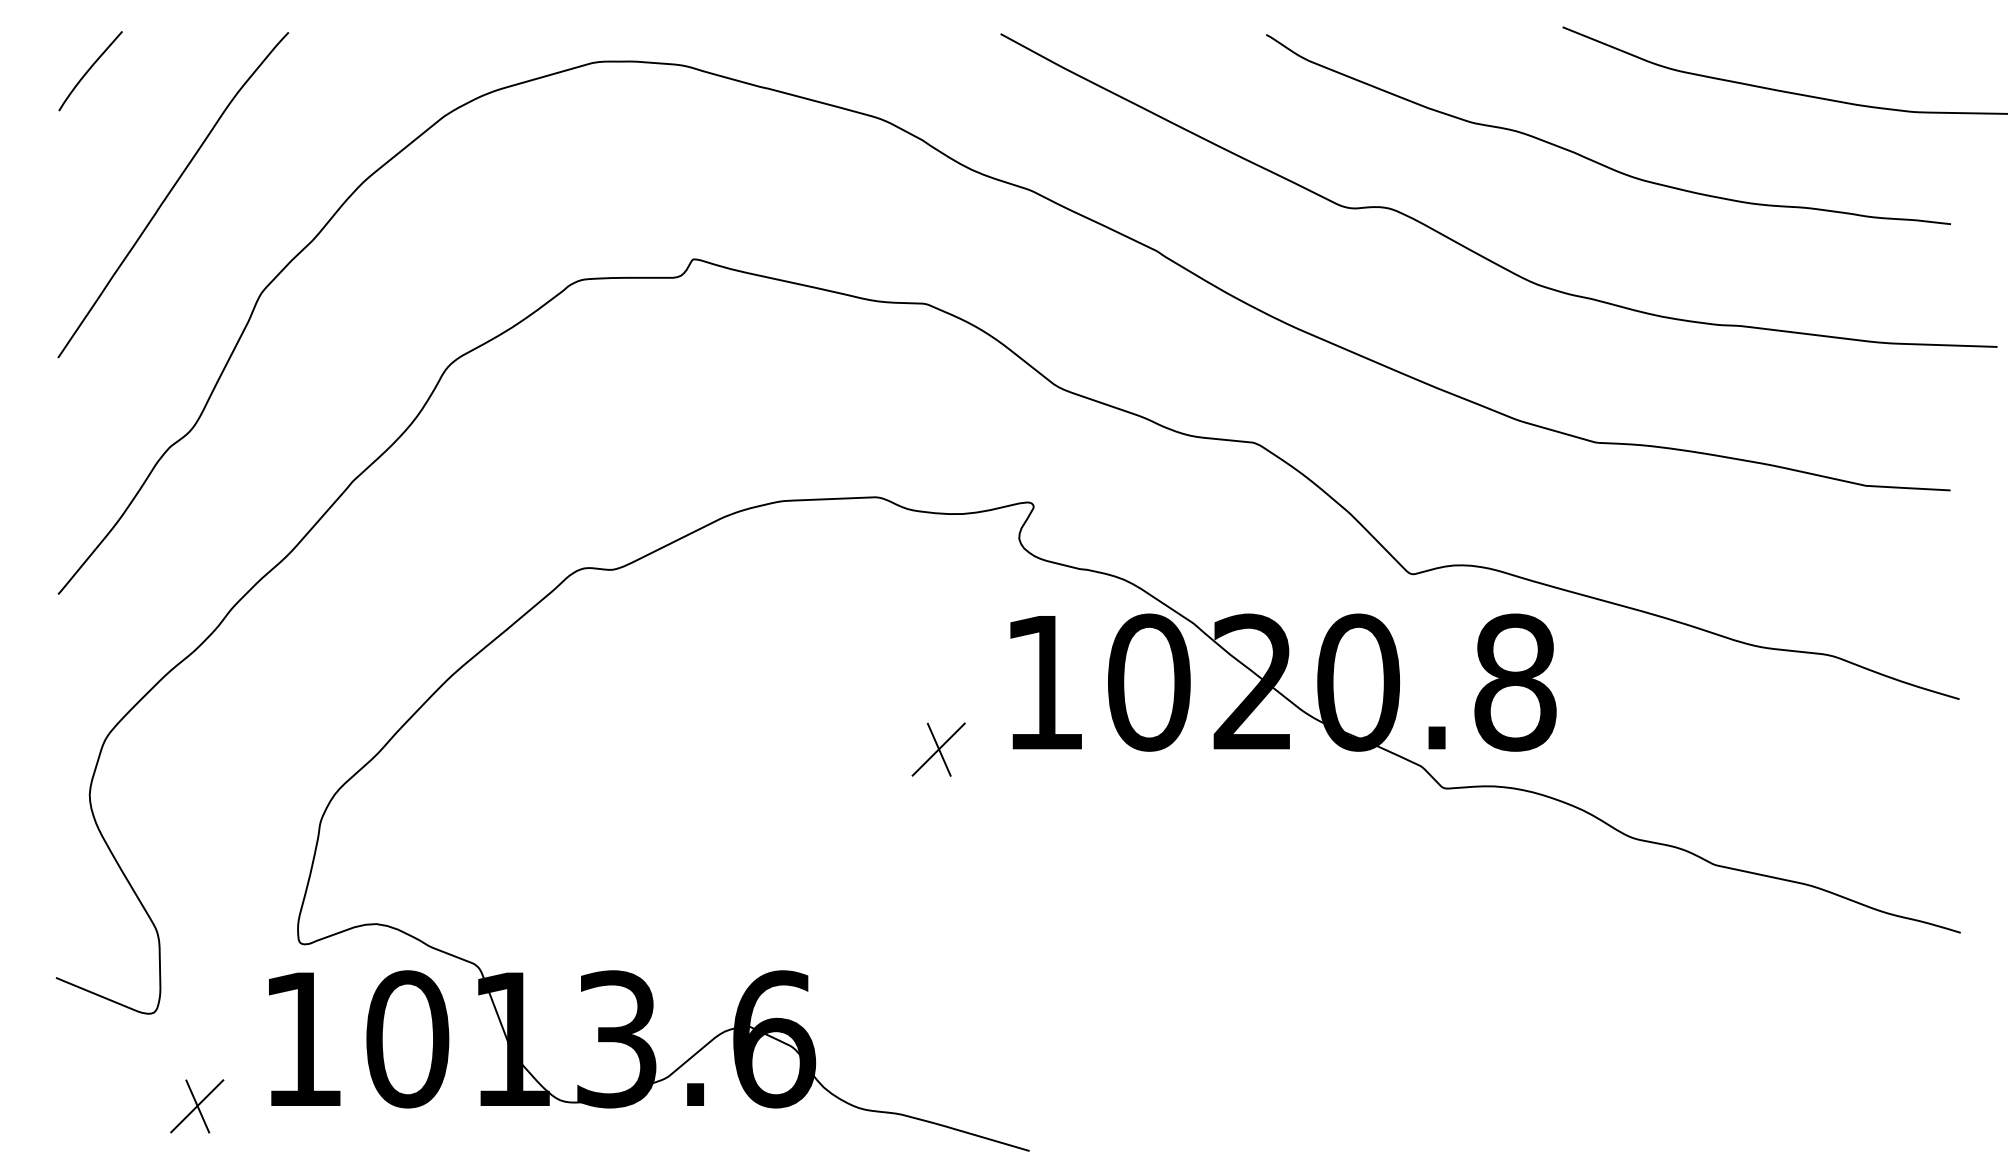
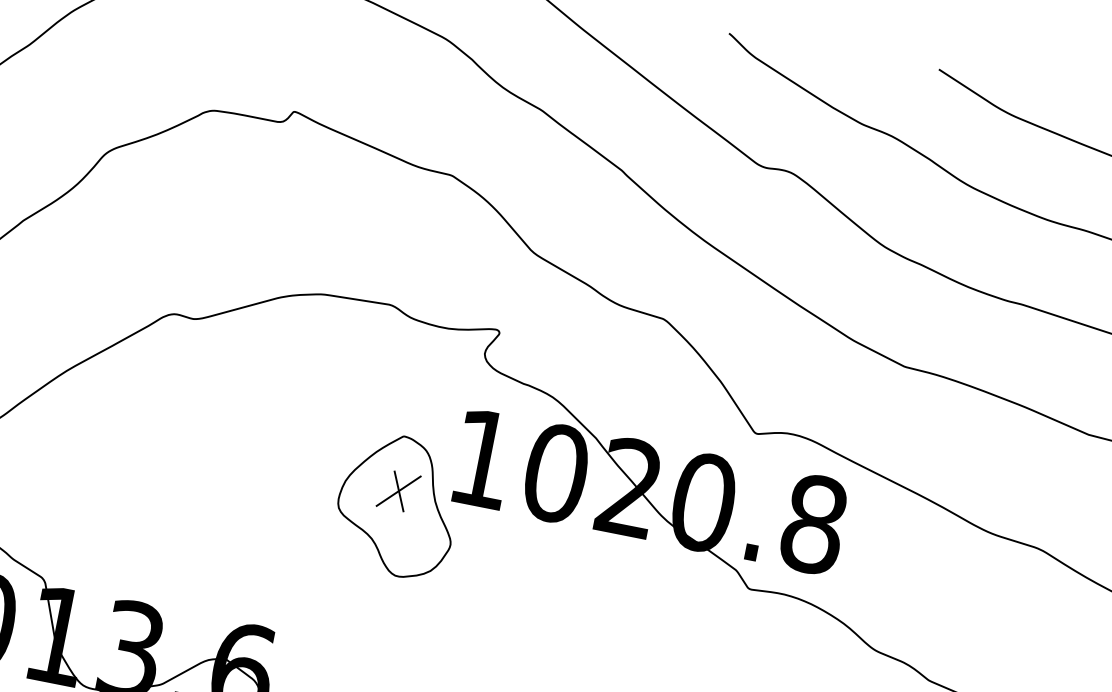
part: (940, 769) -> (397, 505), added

